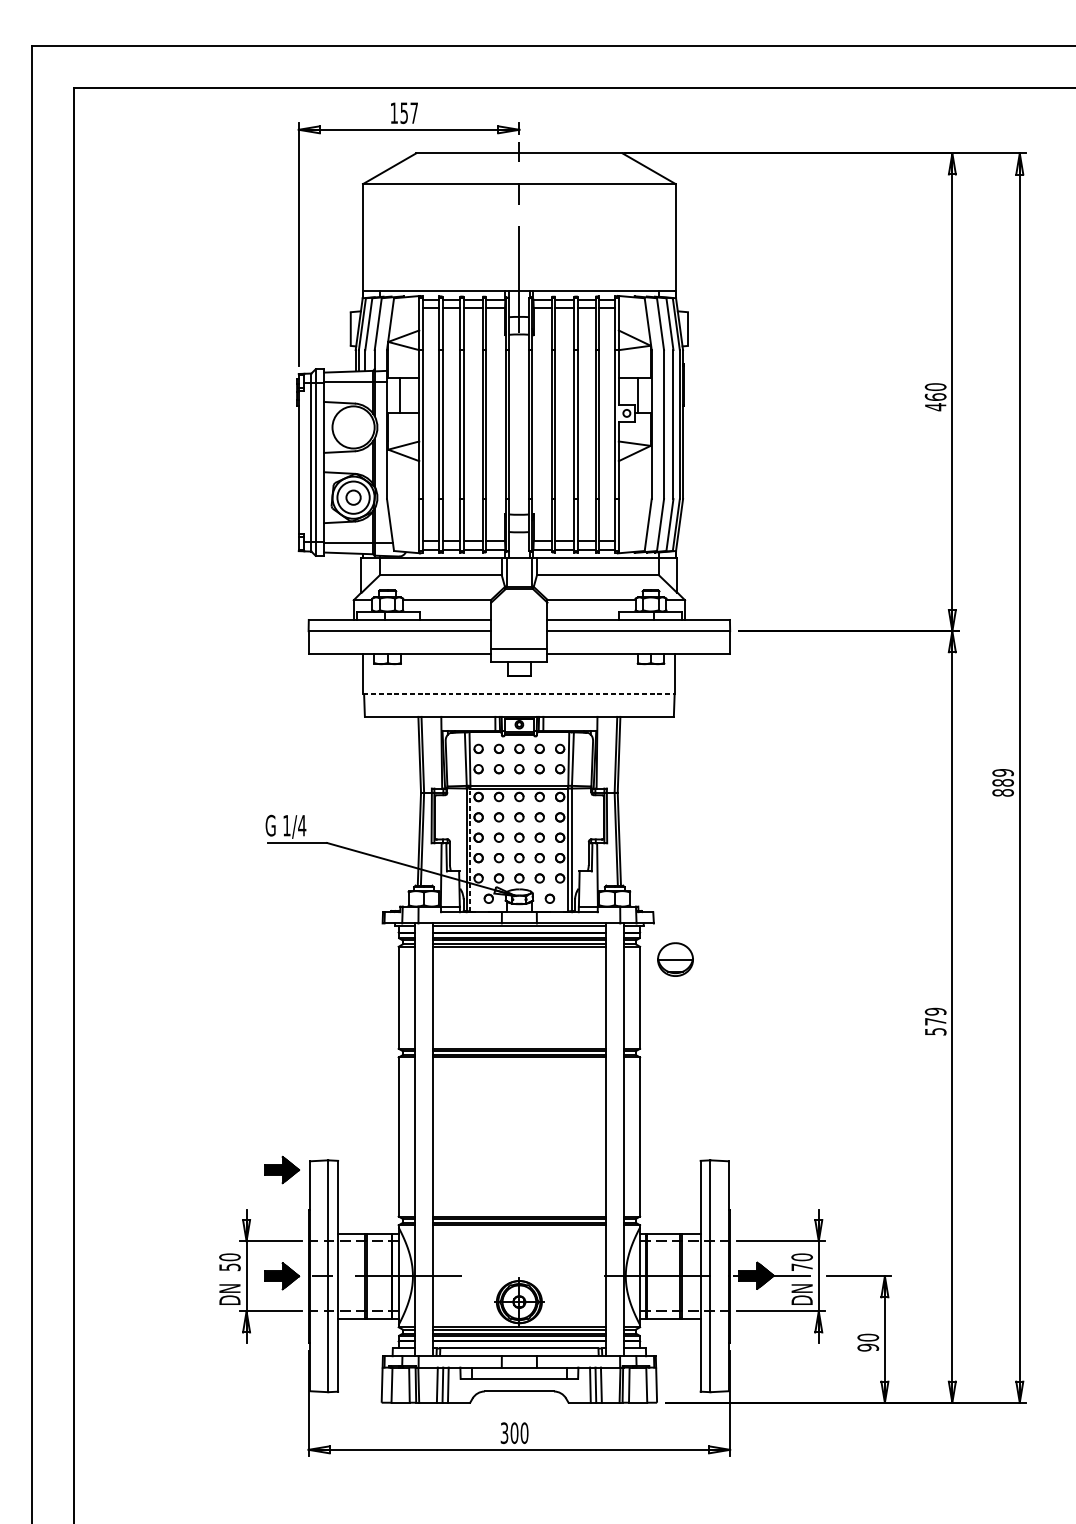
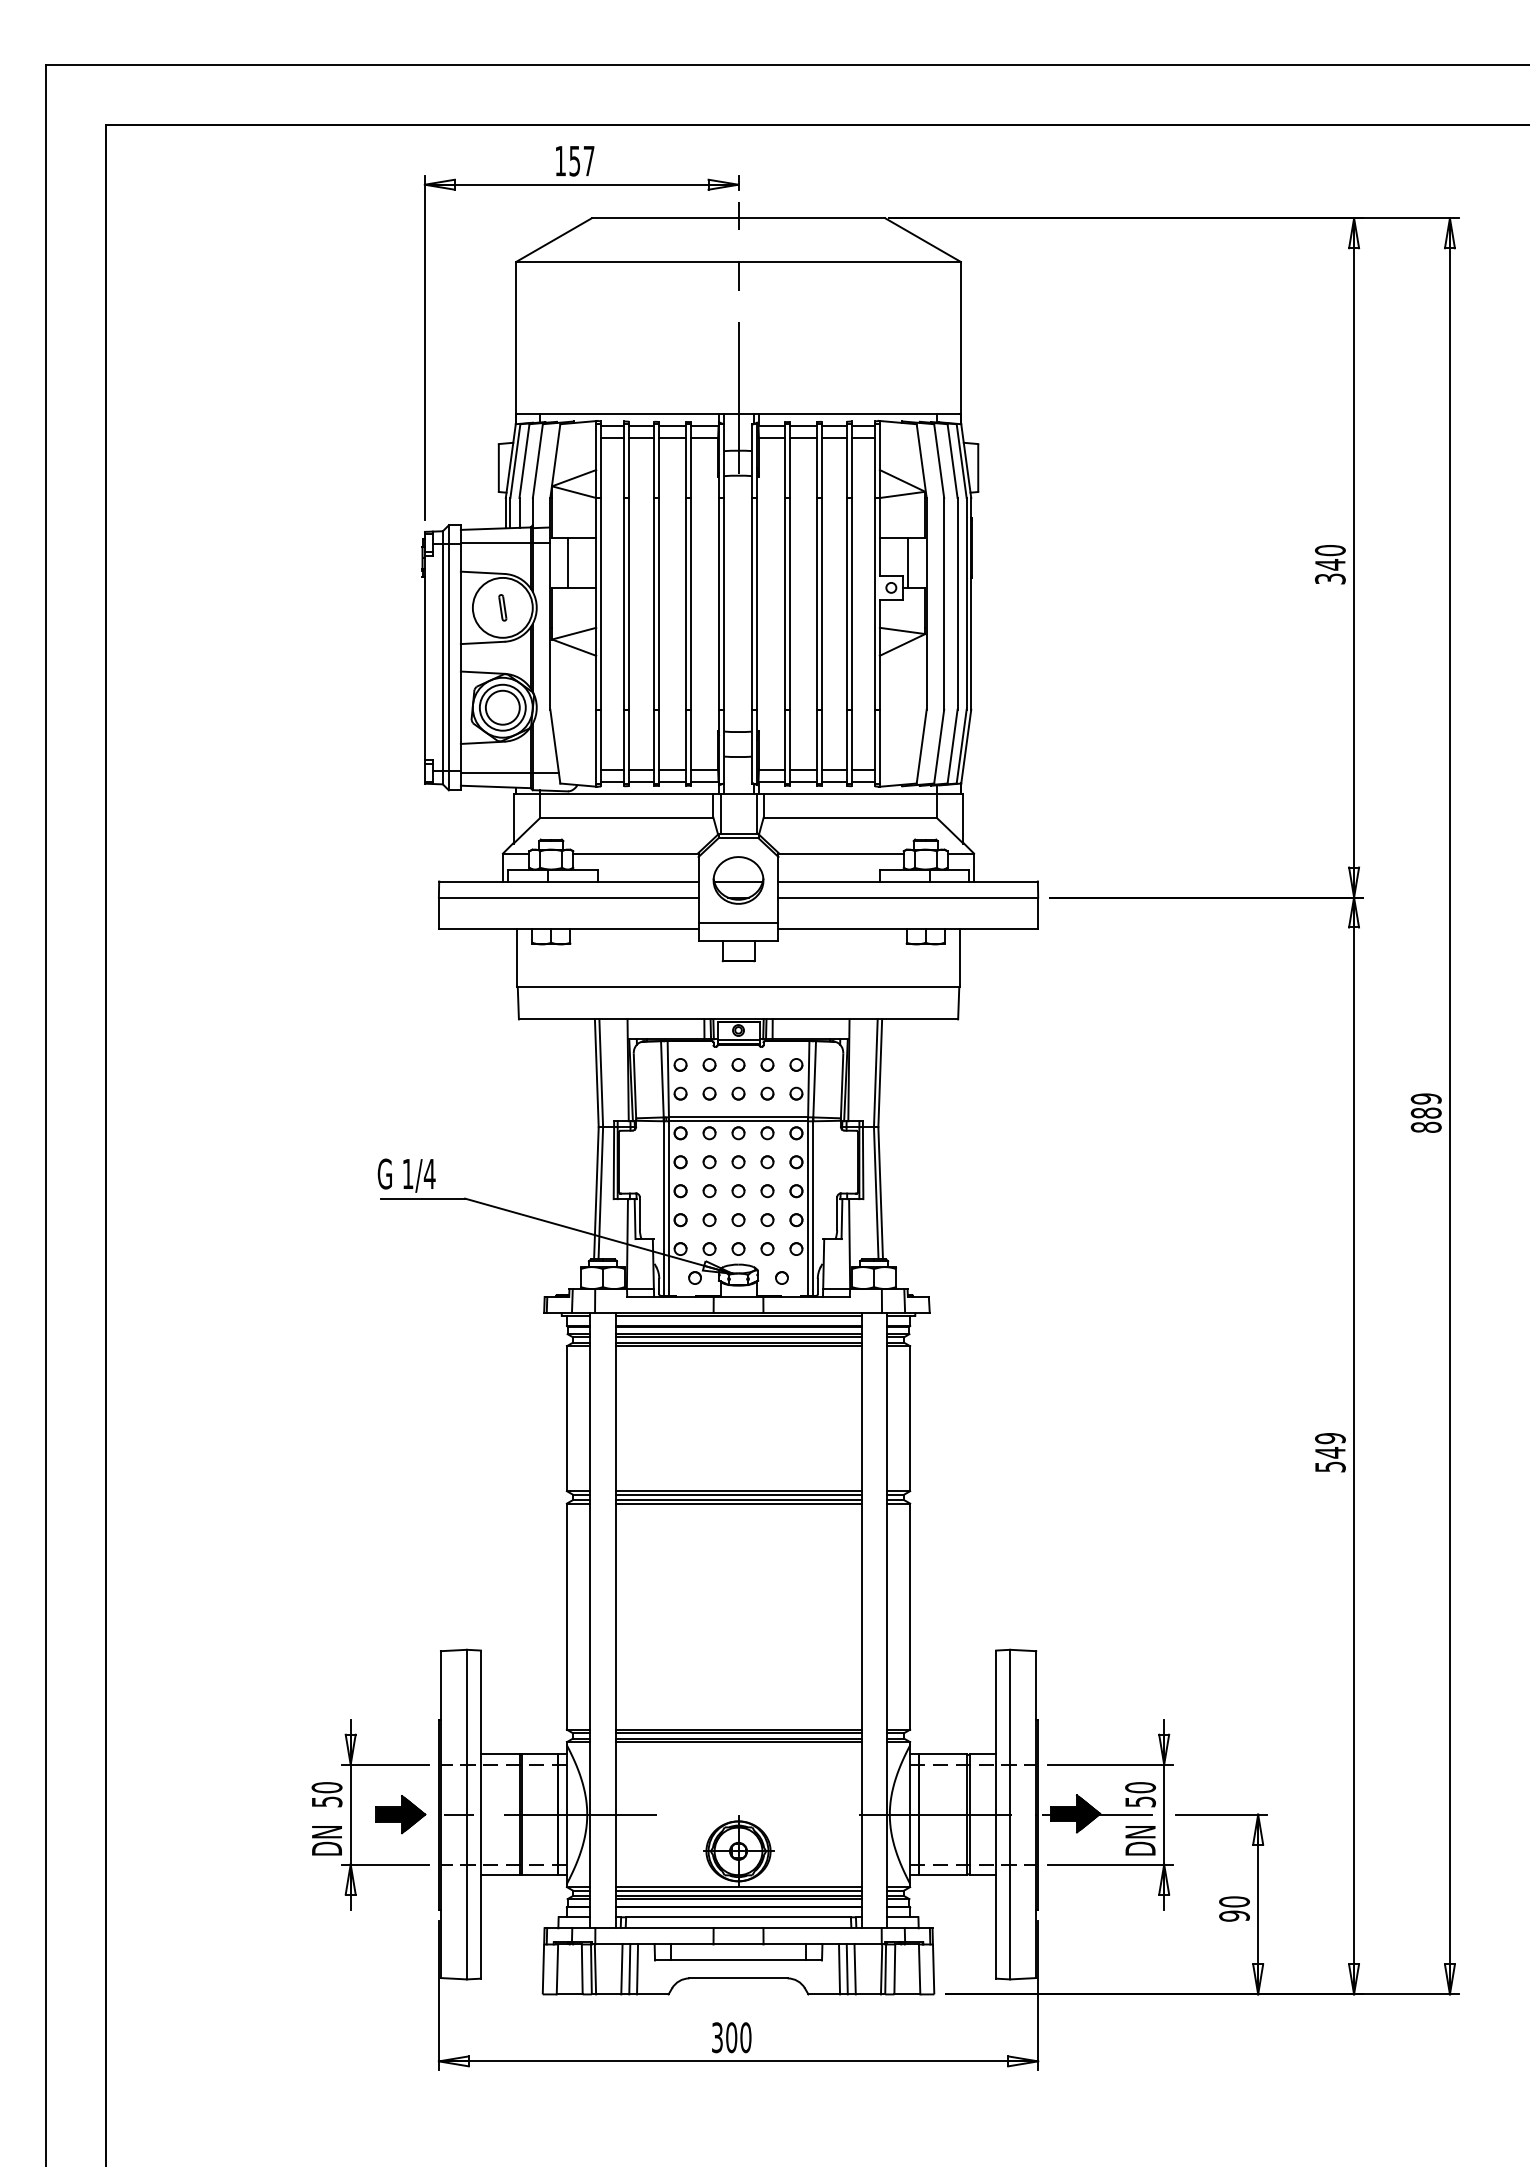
text: (935, 401) -> (1329, 571), 460 -> 340
part: (353, 427) -> (502, 607), added
circle: (353, 497) -> (502, 707), size x1.67
line: (519, 694) -> (738, 987), dashed -> solid
line: (470, 849) -> (669, 1208), dashed -> solid
part: (675, 959) -> (738, 880), moved
text: (935, 1021) -> (1330, 1452), 579 -> 549
part: (281, 1169) -> (400, 1663), removed
text: (802, 1267) -> (1140, 1801), 70 -> 50

